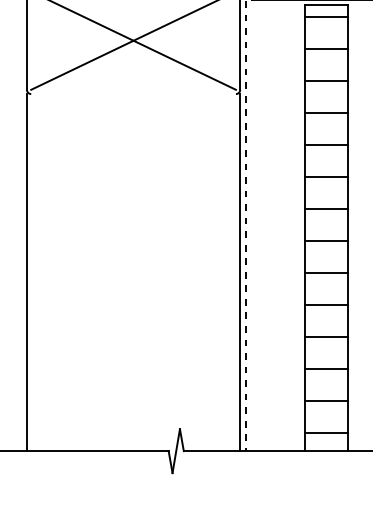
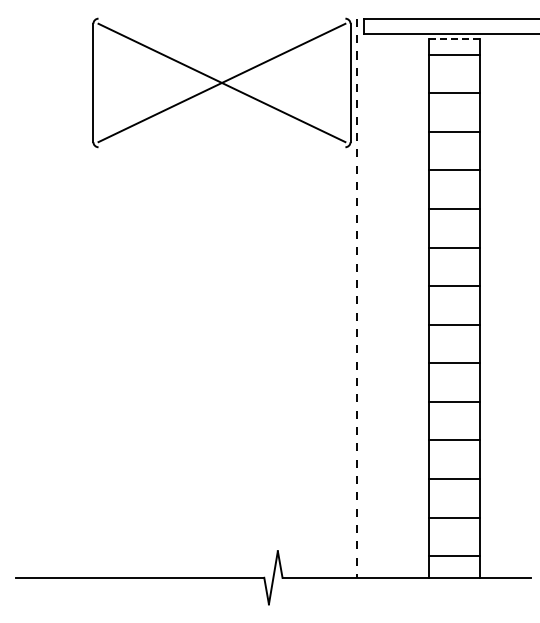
line: (326, 4) -> (454, 39), solid -> dashed
line: (27, 272) -> (93, 362), removed
line: (240, 272) -> (350, 362), removed

